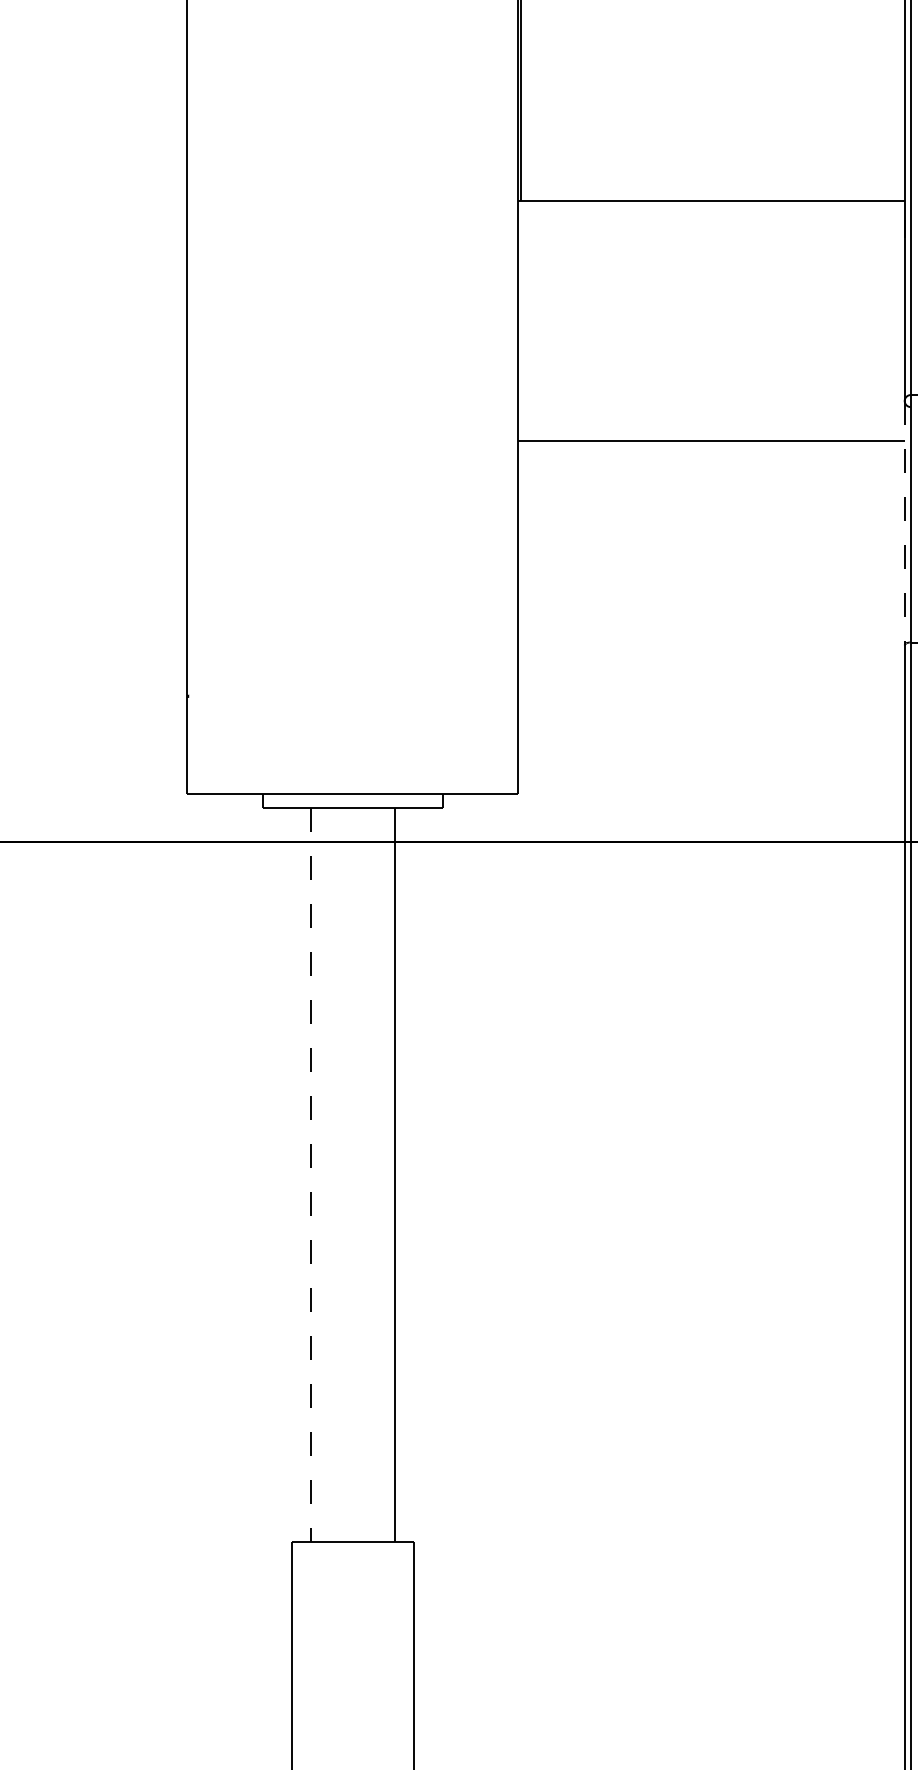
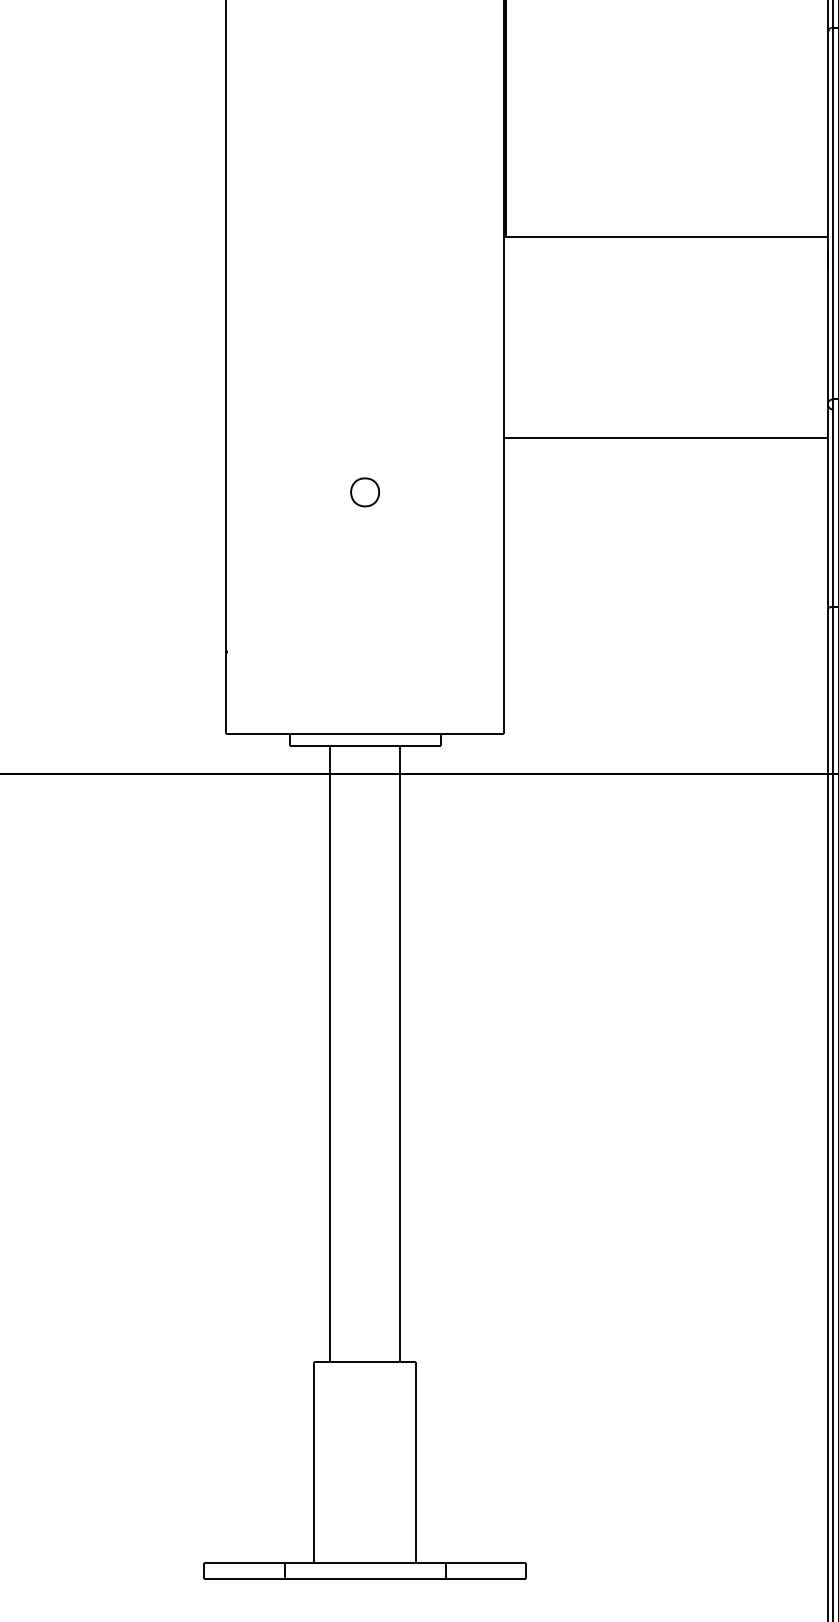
part: (353, 506) -> (365, 492), added
line: (904, 524) -> (827, 507), dashed -> solid
line: (310, 1175) -> (329, 1053), dashed -> solid

